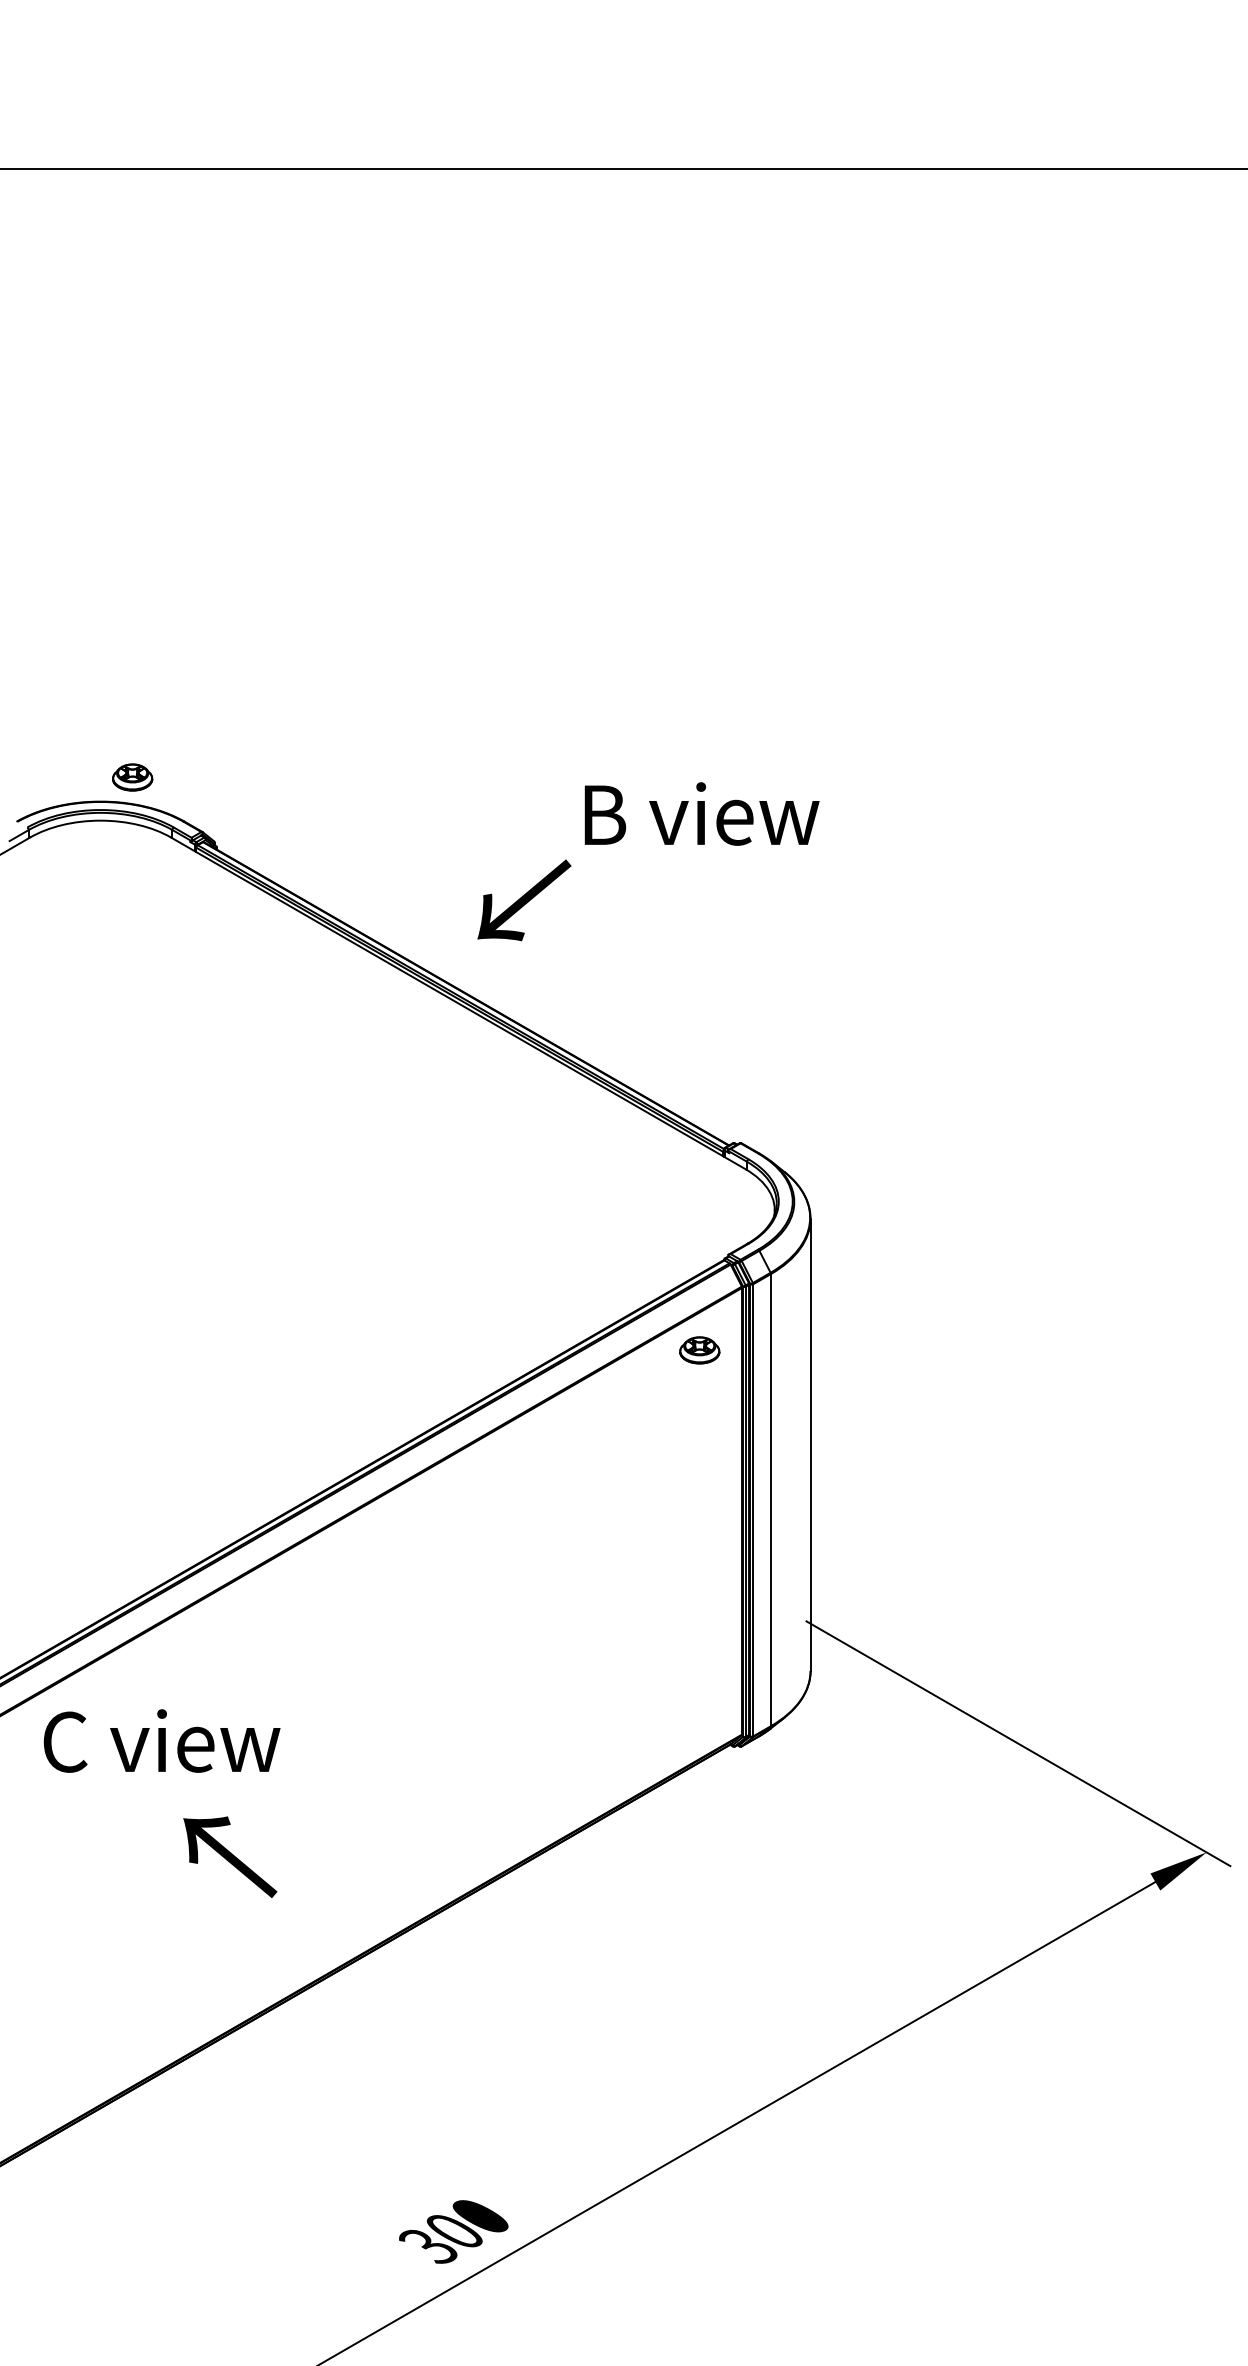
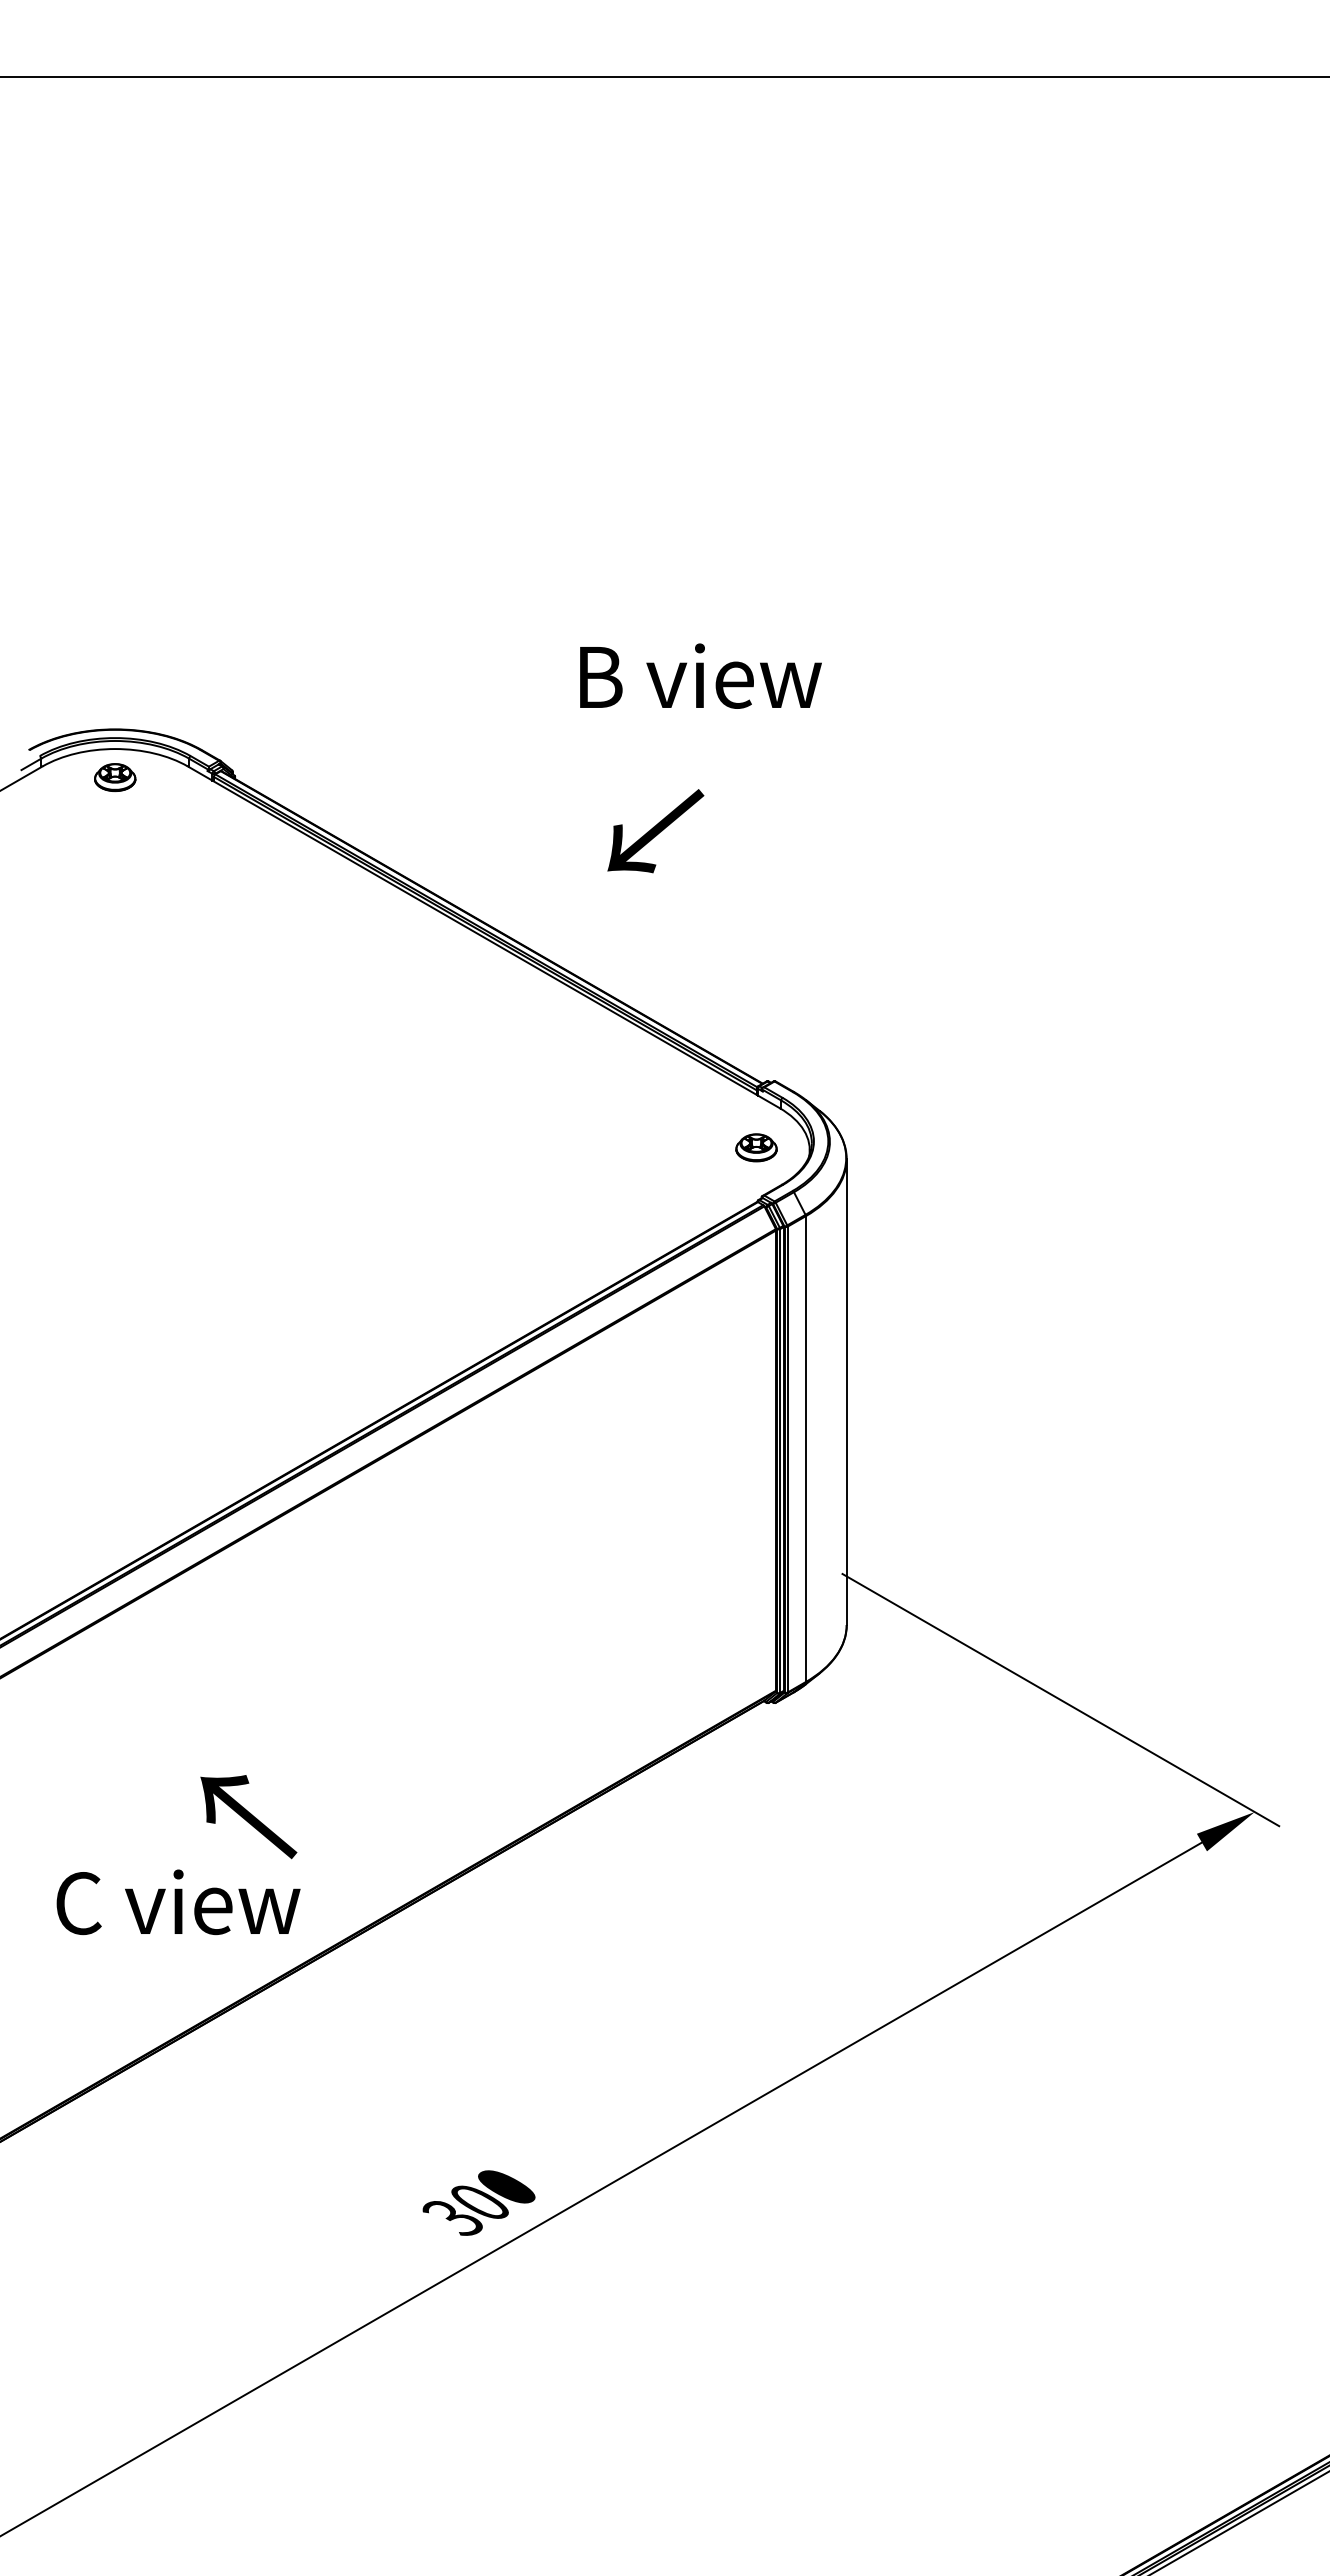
part: (132, 777) -> (115, 777), moved
text: (701, 813) -> (700, 675), moved
text: (524, 900) -> (655, 831), moved
part: (699, 1350) -> (756, 1147), moved
text: (162, 1741) -> (178, 1902), moved

